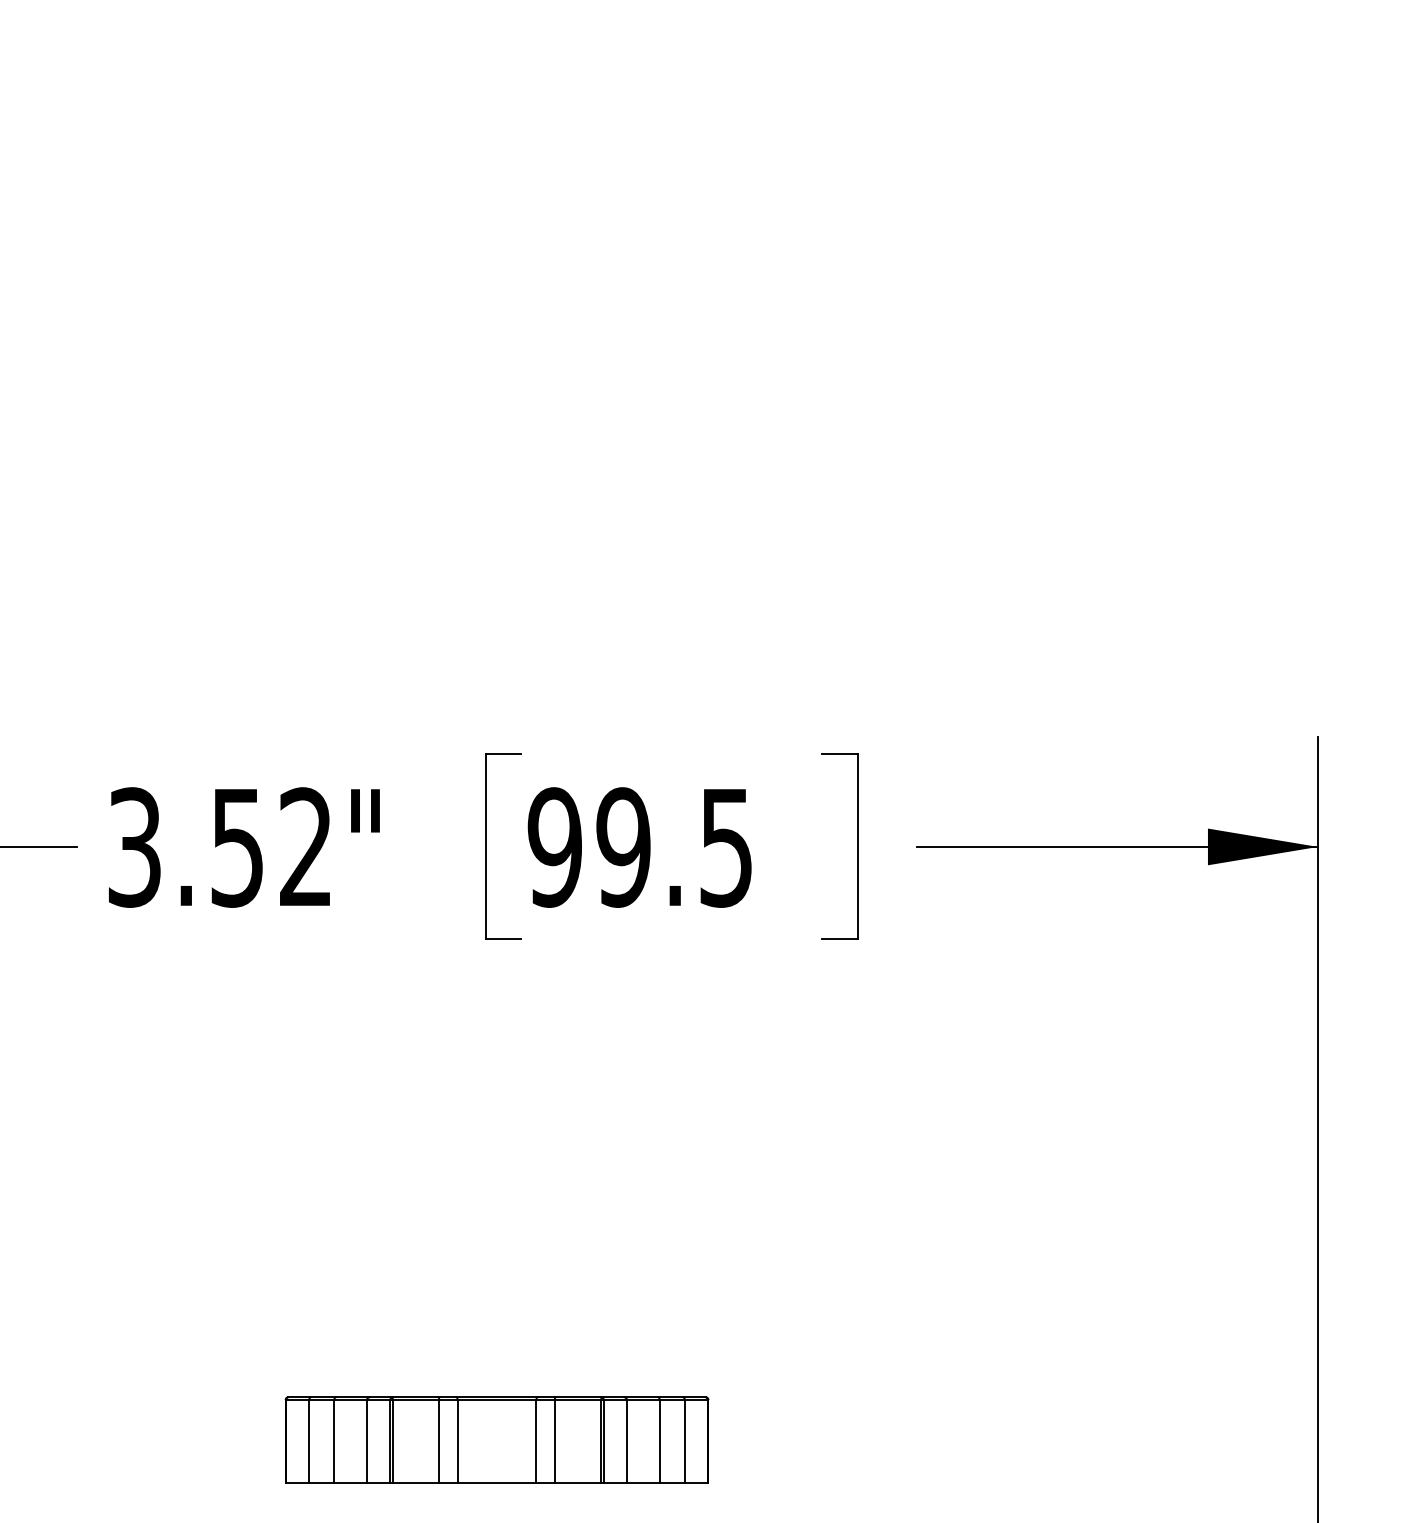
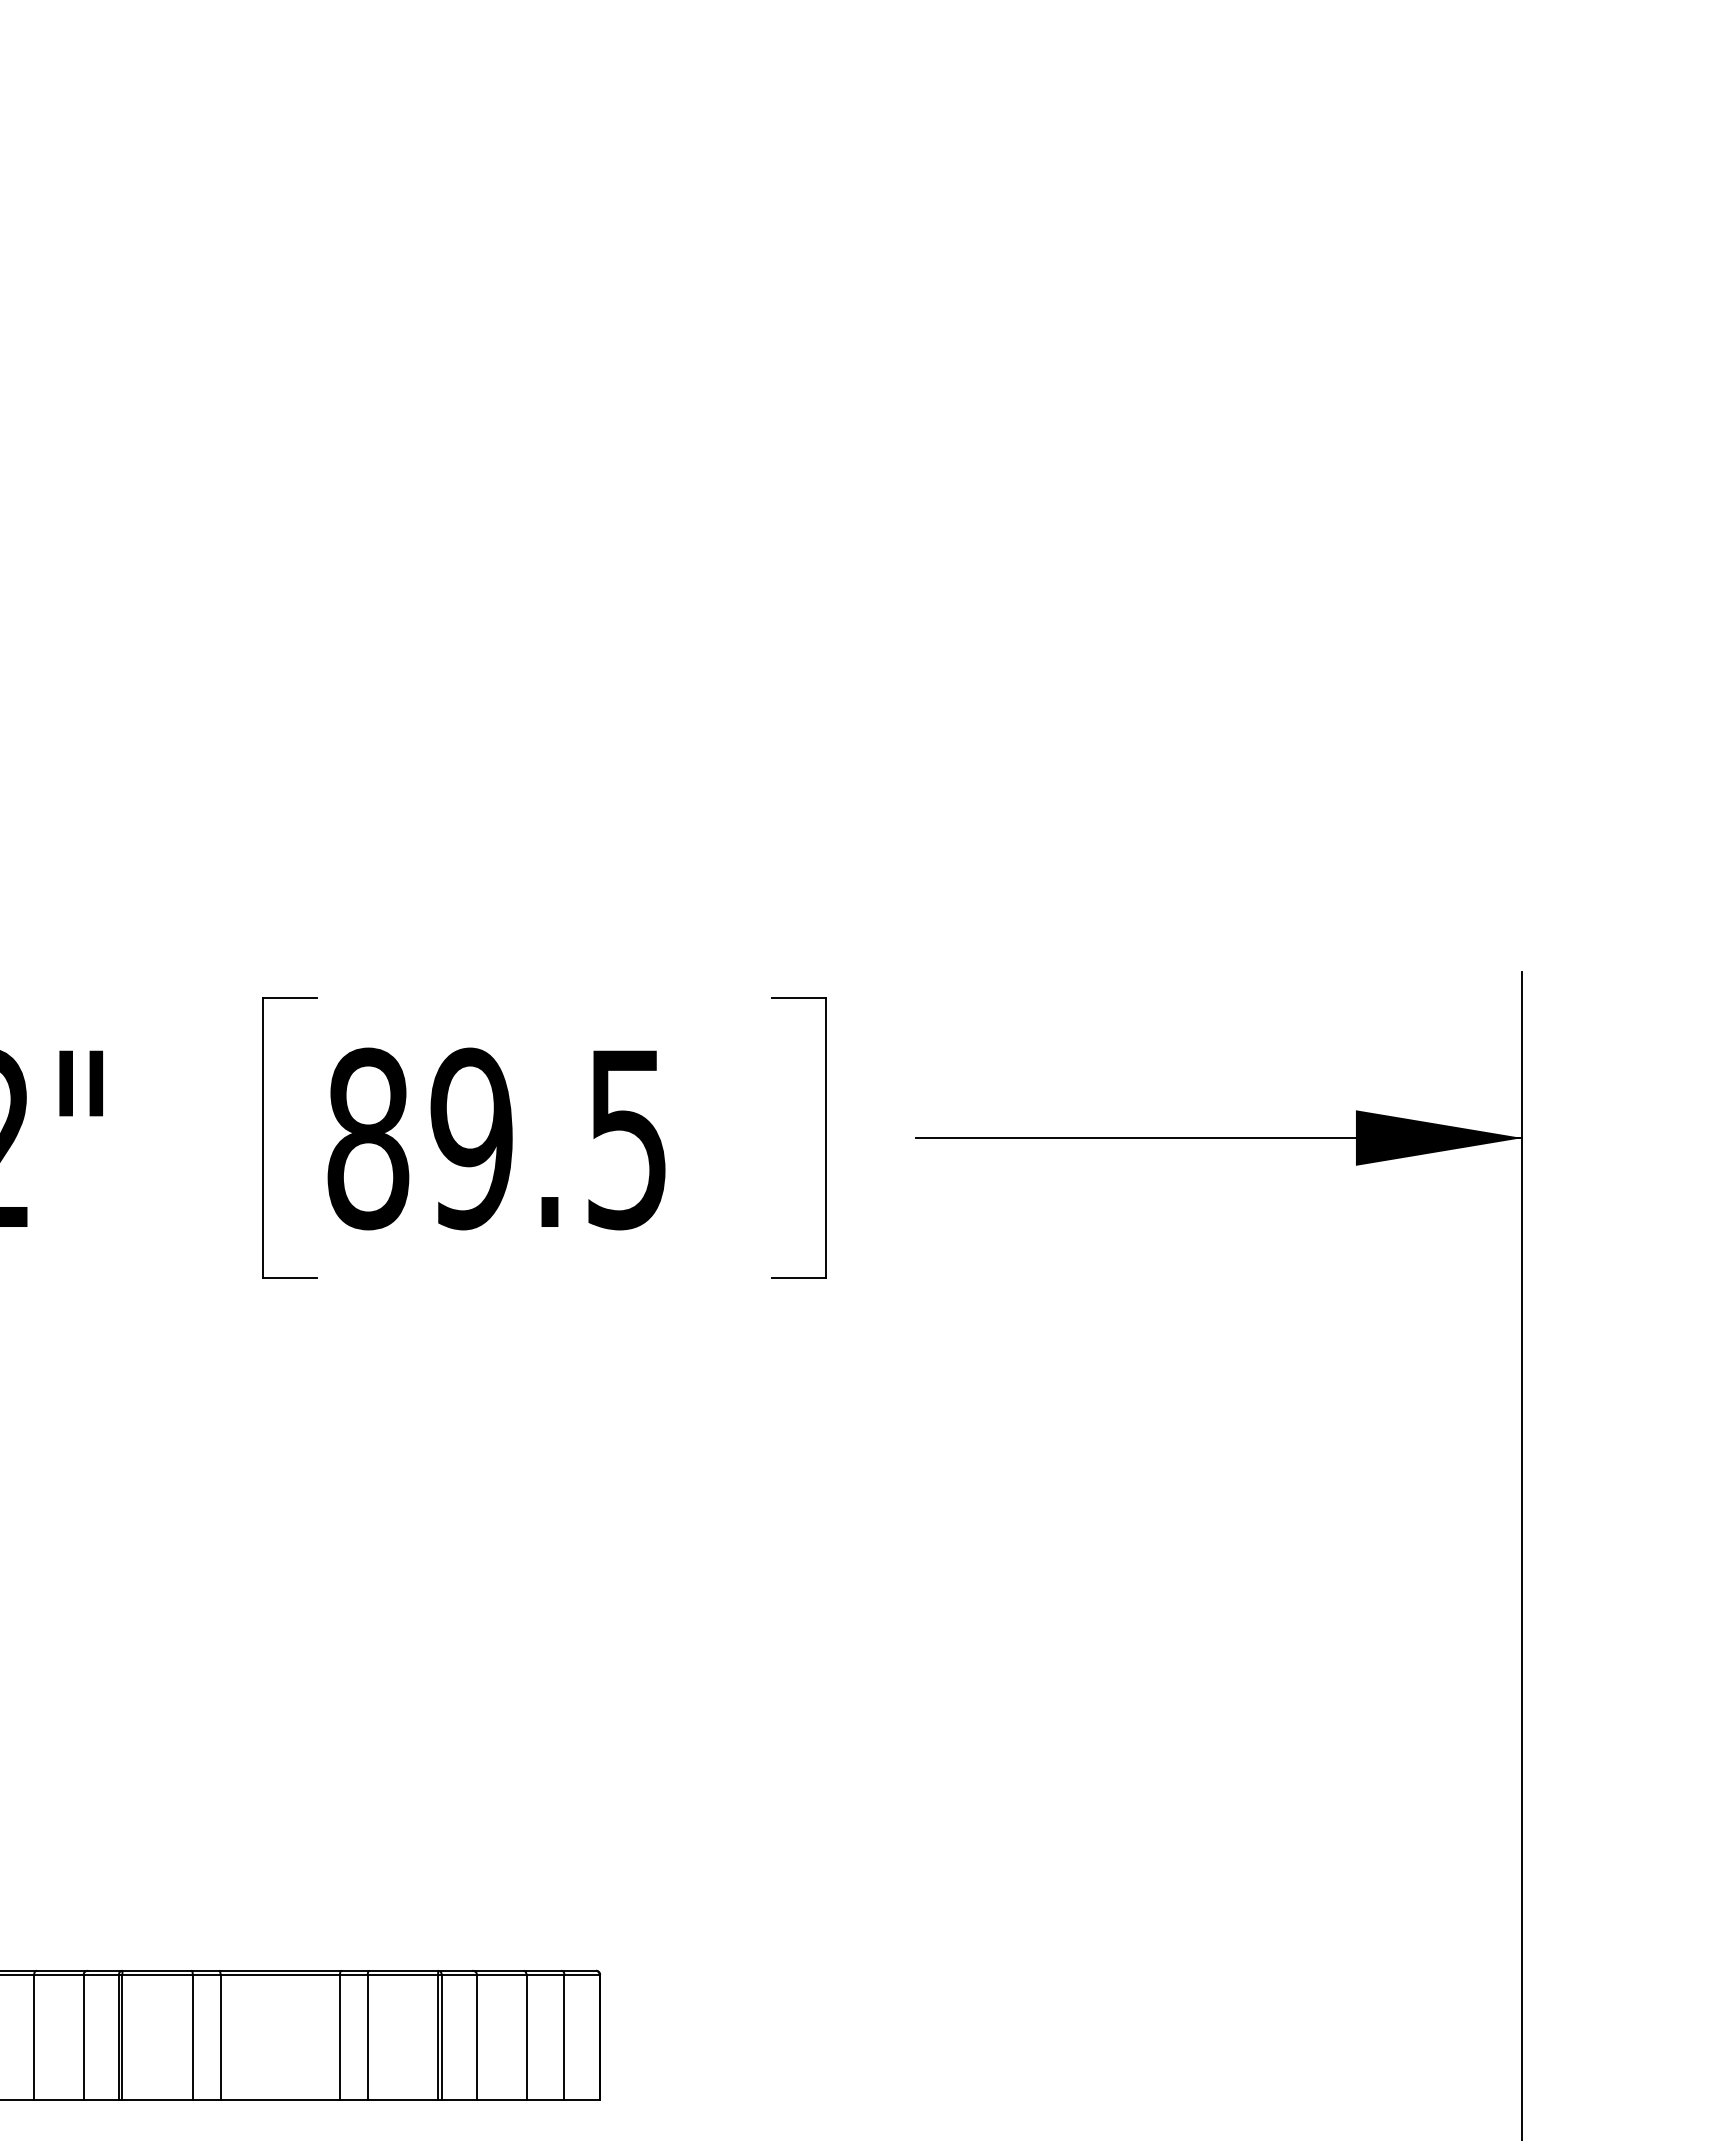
text: (554, 847) -> (367, 1138), 99.5 -> 89.5

